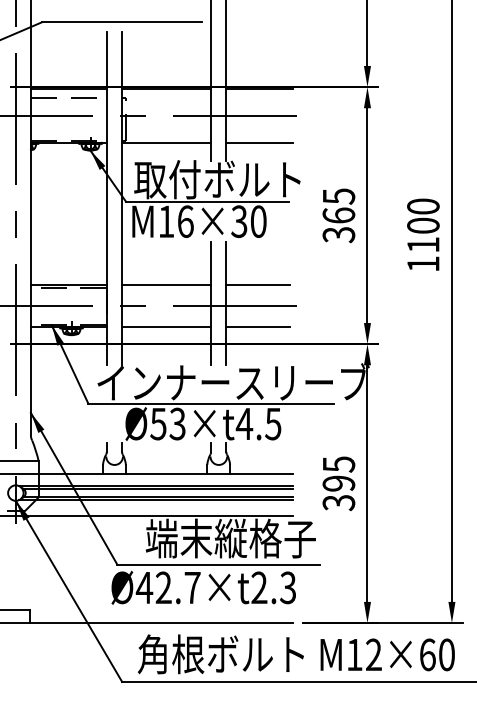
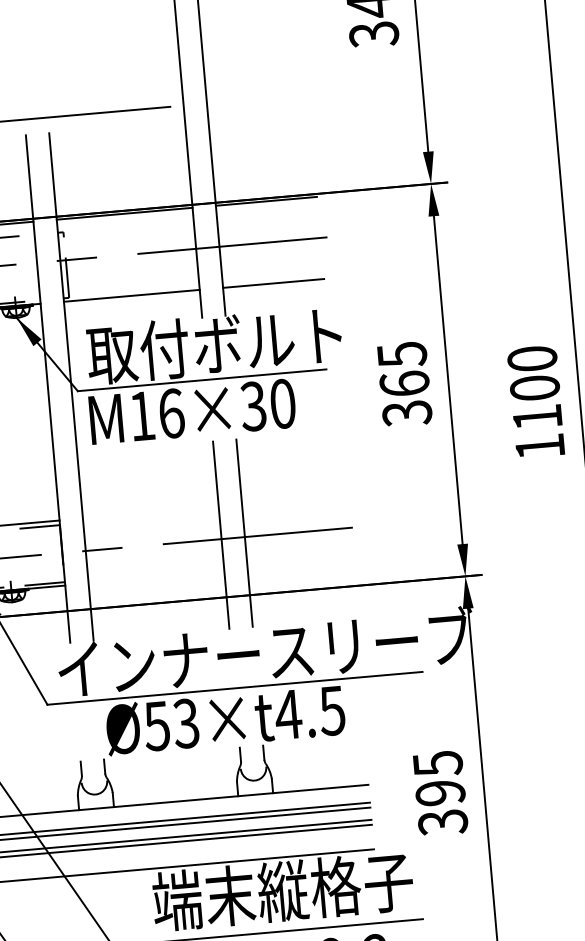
line: (166, 284) -> (150, 512), removed
line: (258, 284) -> (291, 499), removed
line: (166, 327) -> (156, 577), removed
line: (258, 327) -> (296, 565), removed

